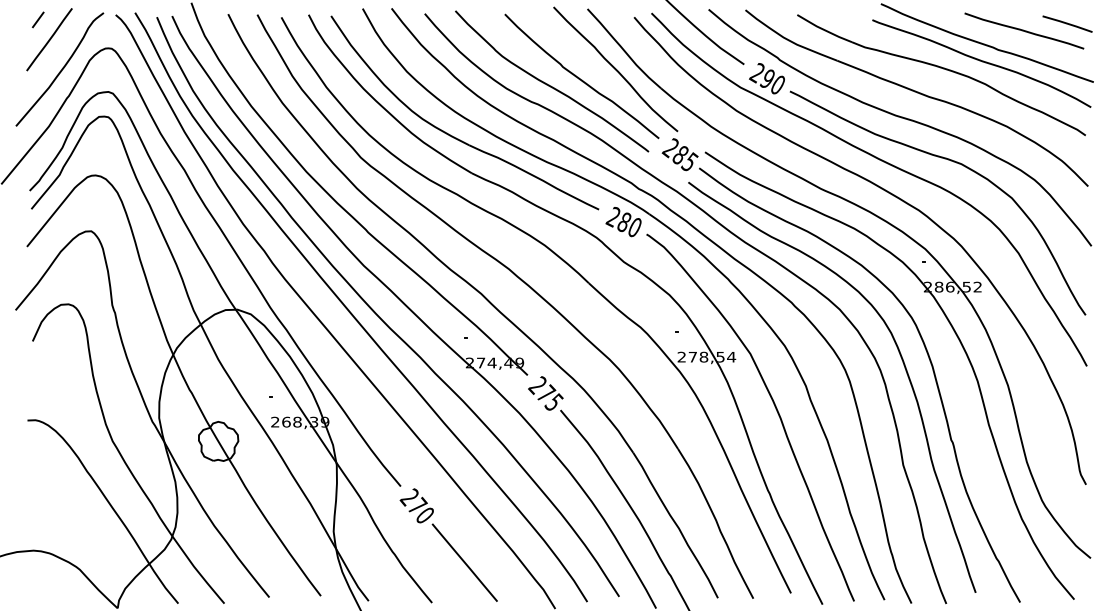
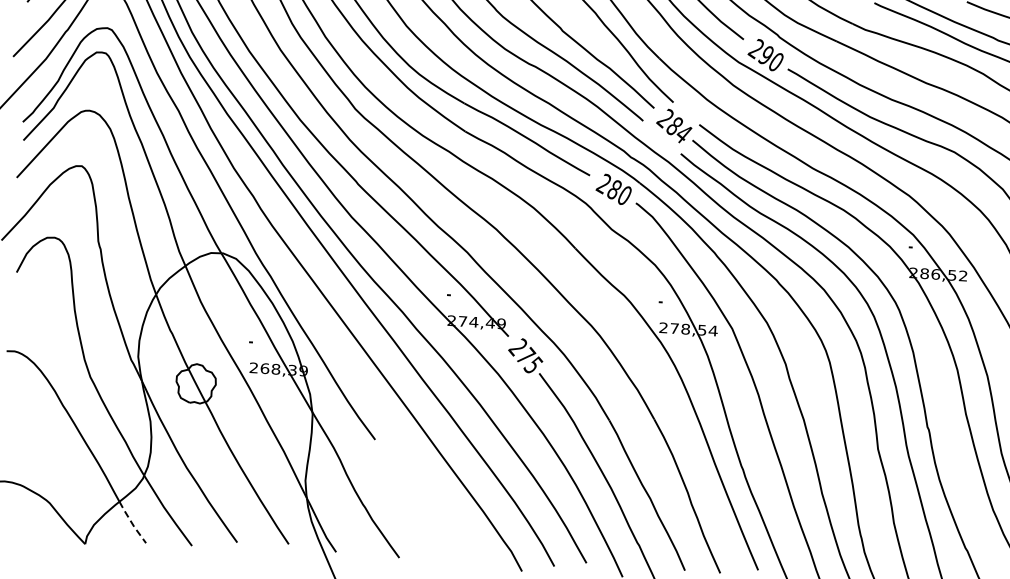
text: (689, 161) -> (683, 133), 285 -> 284
part: (448, 544) -> (419, 500), removed
line: (162, 584) -> (131, 523), solid -> dashed

